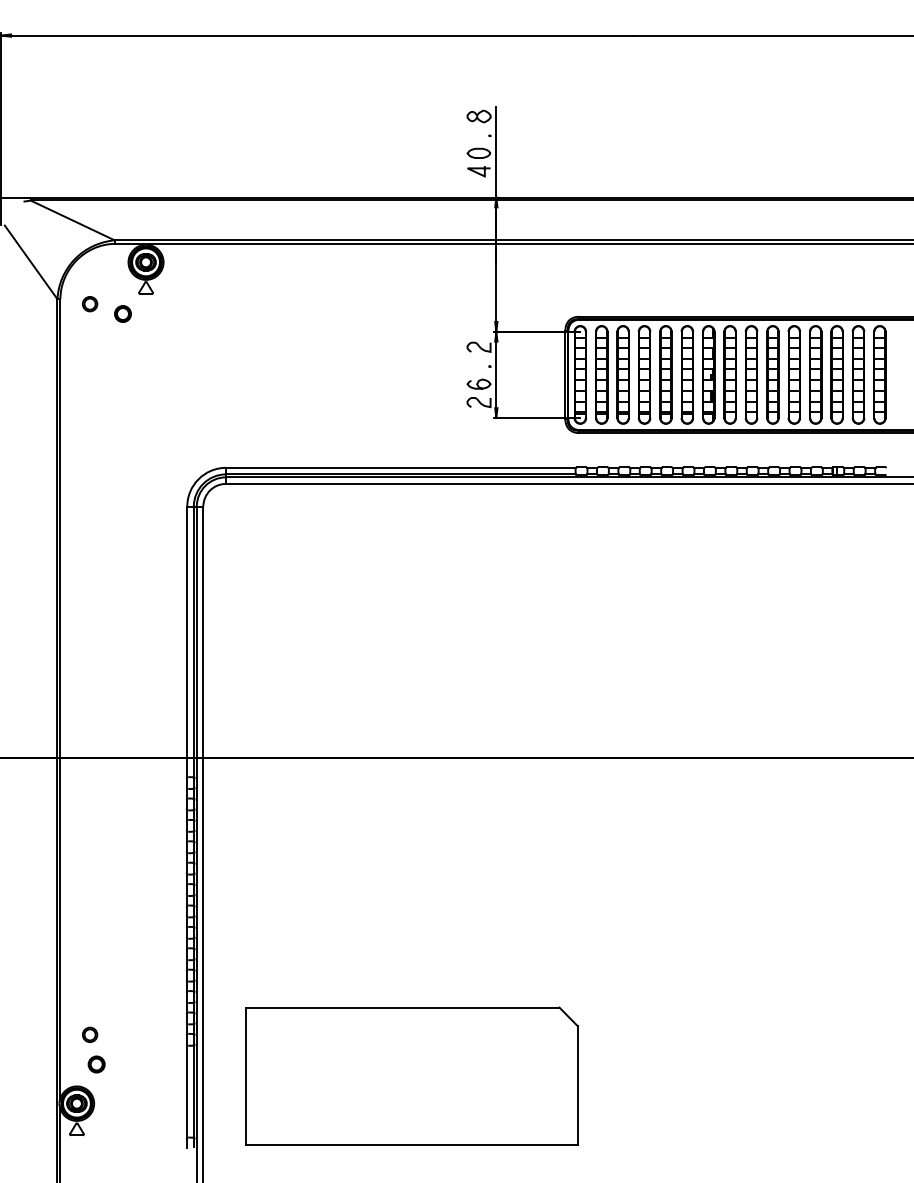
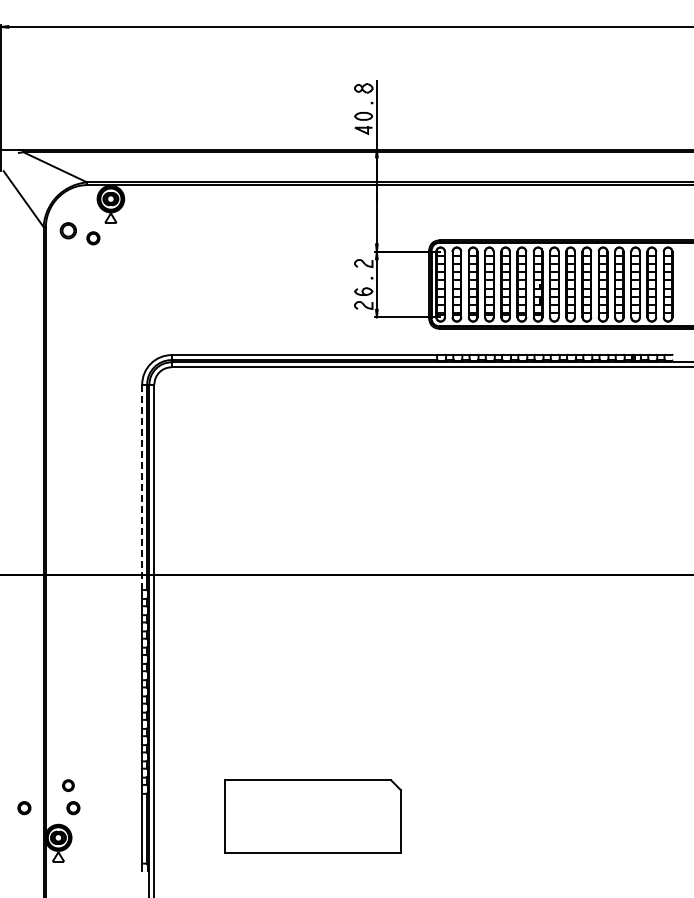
part: (90, 303) -> (68, 230), size x1.4
line: (187, 642) -> (142, 487), solid -> dashed
part: (32, 1064) -> (24, 808), added
part: (411, 1075) -> (312, 816), size x0.7

